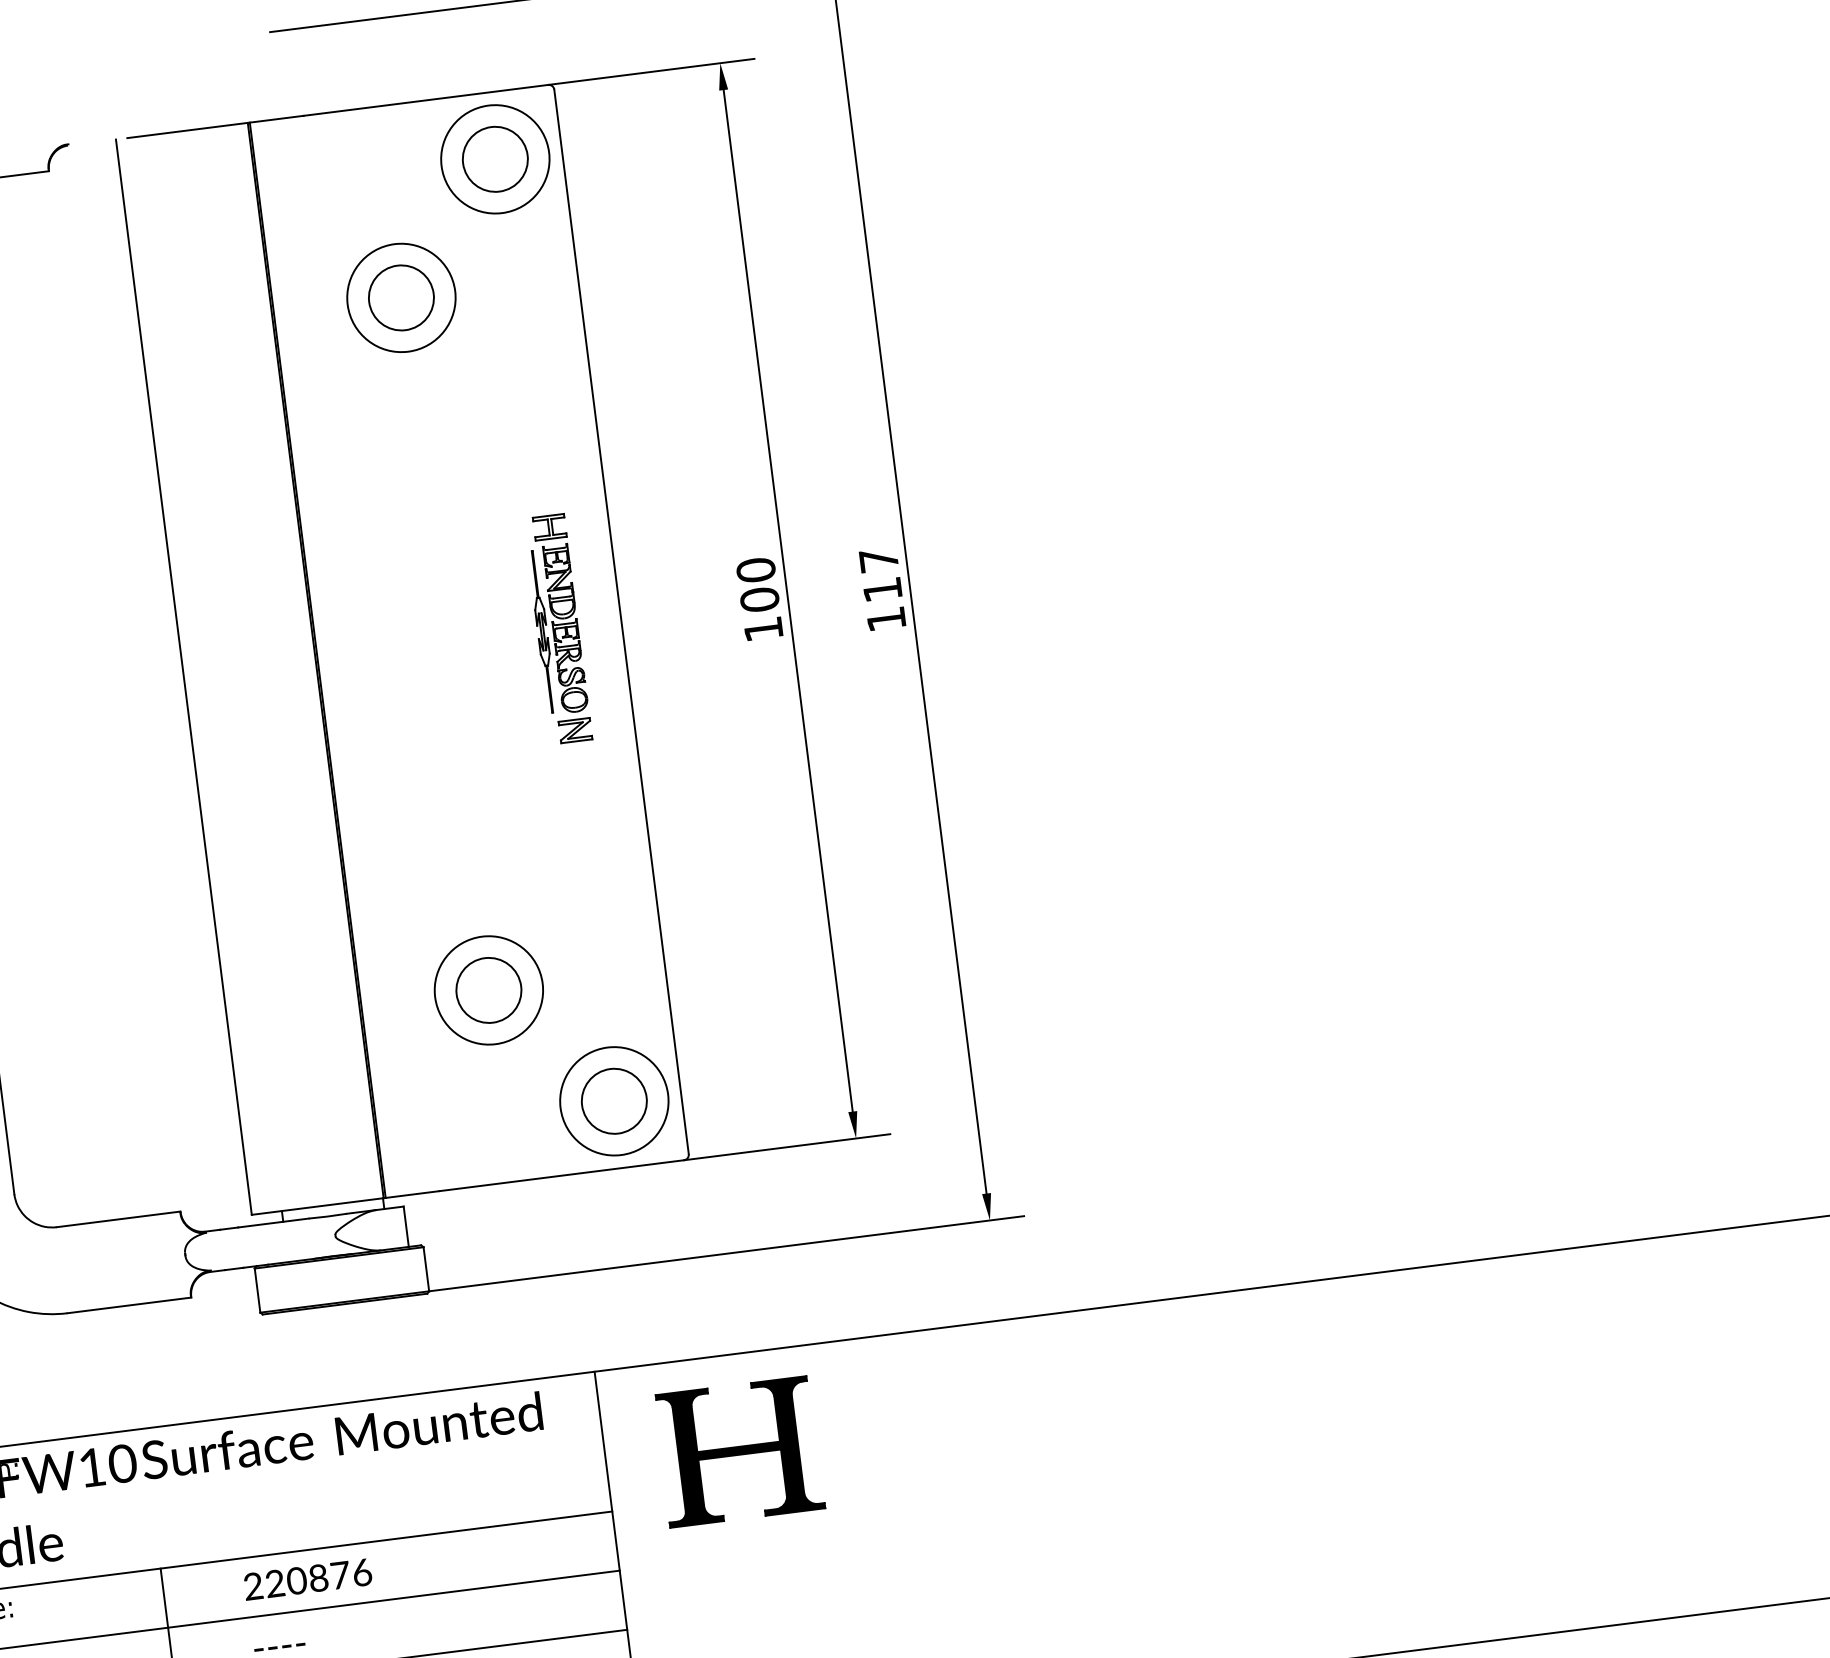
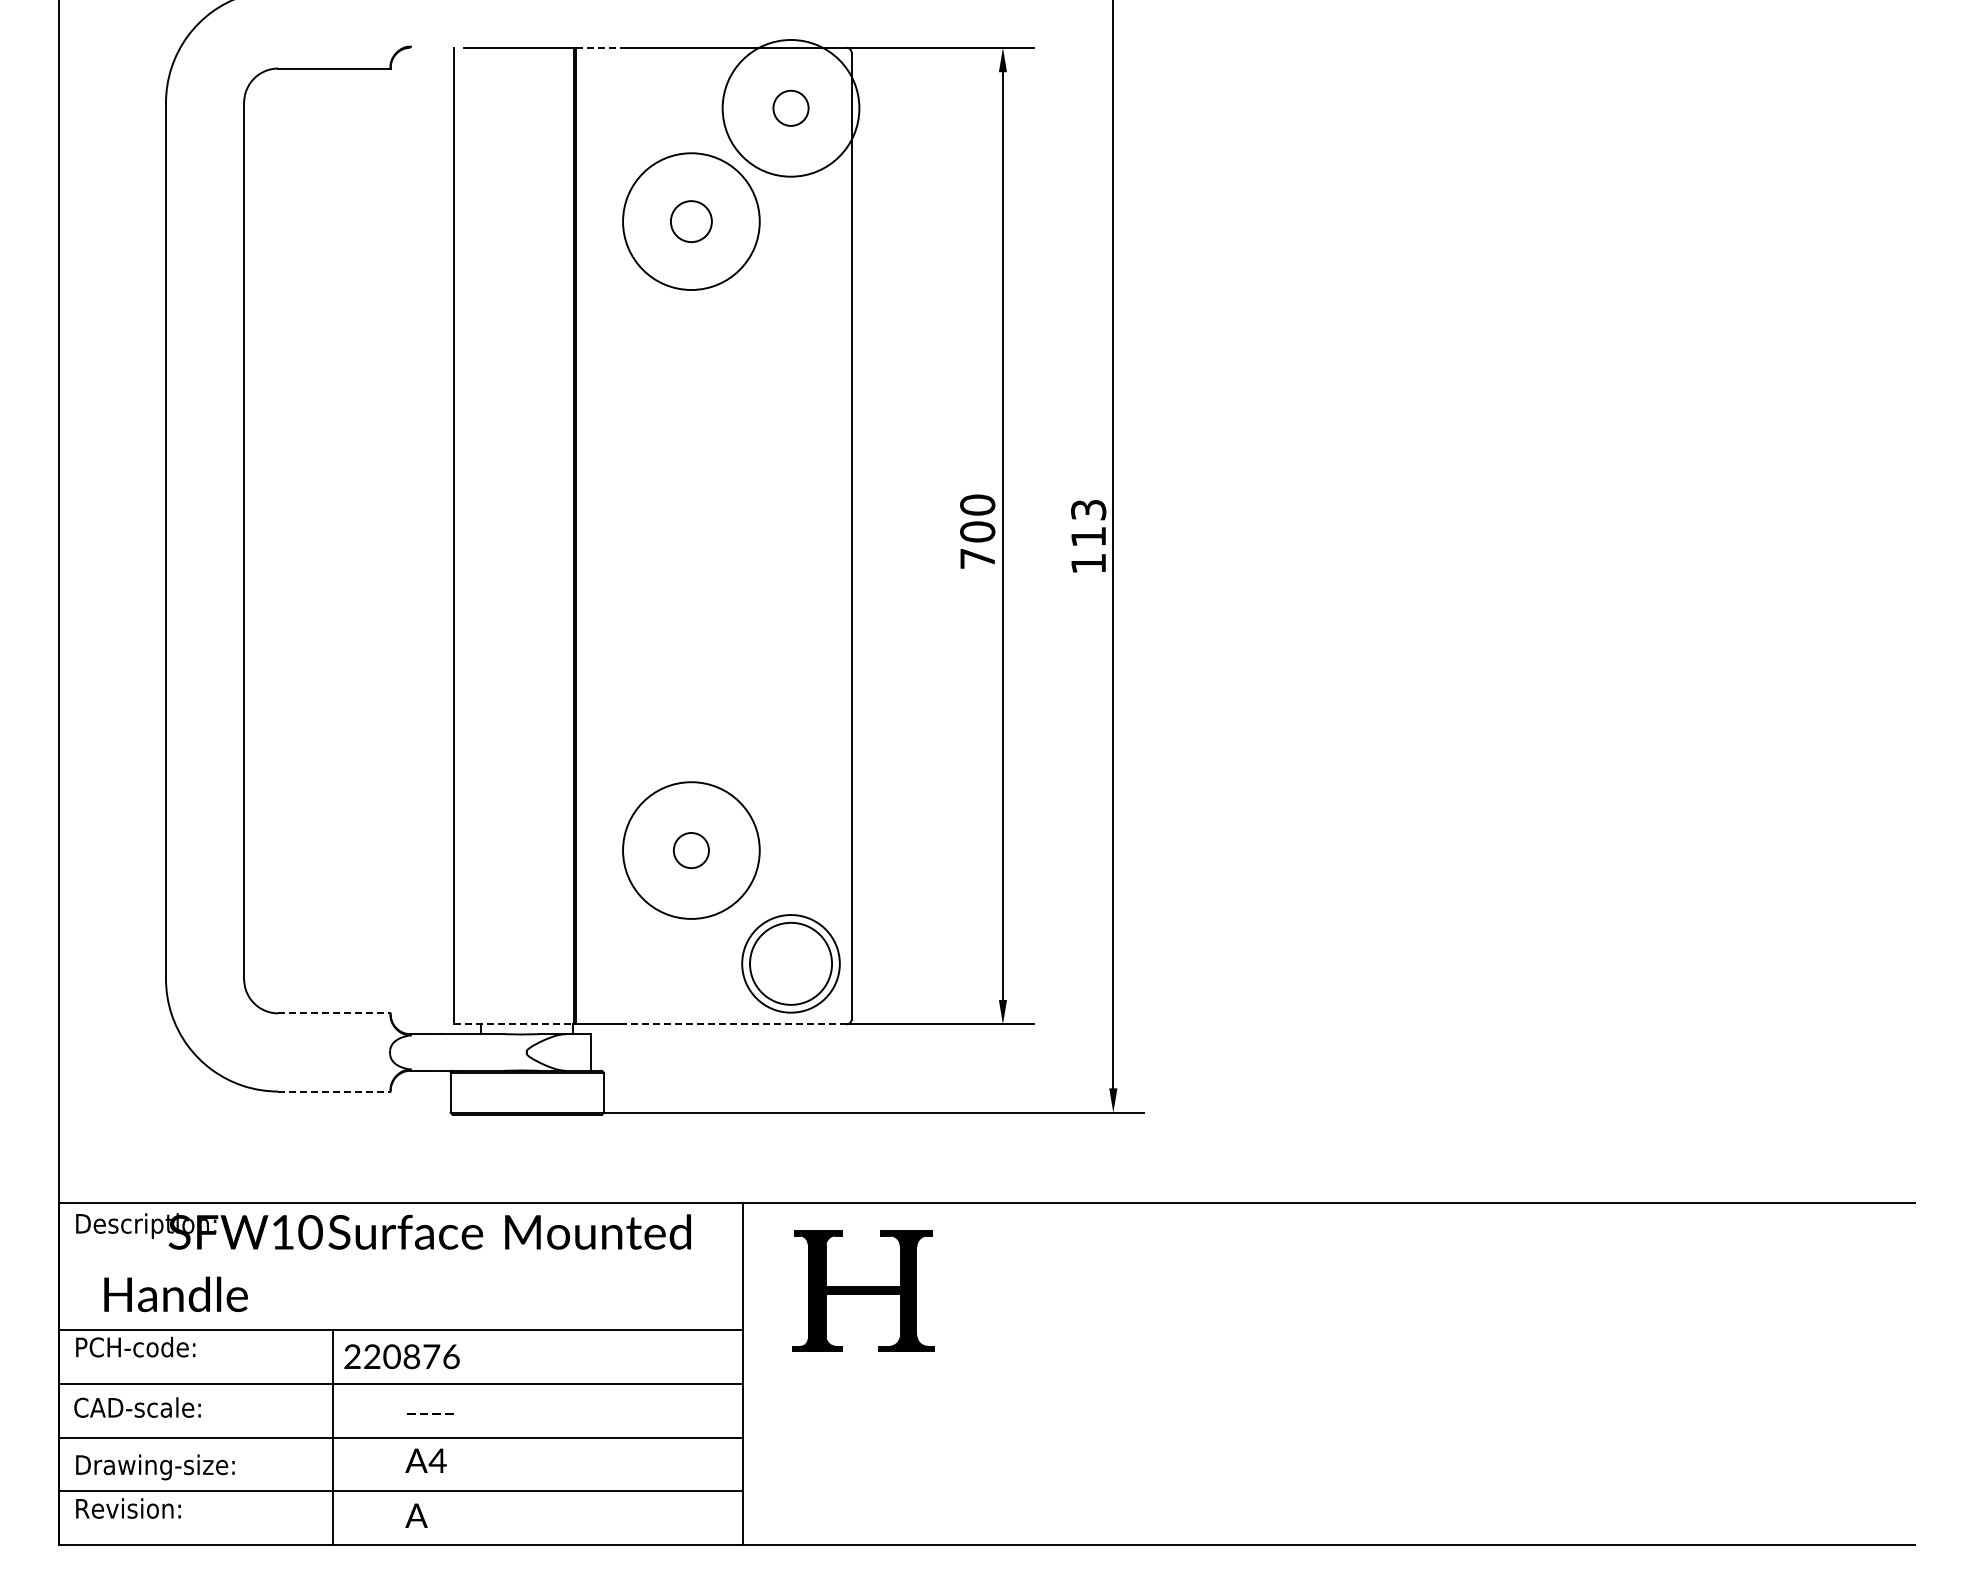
line: (277, 118) -> (600, 47), solid -> dashed
circle: (494, 159) -> (790, 108), size x0.6
circle: (494, 159) -> (790, 108), size x1.4
circle: (401, 297) -> (691, 221), size x0.7
circle: (401, 297) -> (691, 221), size x1.4
text: (878, 560) -> (1088, 510), 117 -> 113
part: (557, 629) -> (793, 535), removed
text: (763, 629) -> (977, 558), 100 -> 700
circle: (489, 990) -> (691, 850), size x0.6
circle: (489, 990) -> (691, 850), size x1.4
circle: (613, 1100) -> (790, 963), size x1.4
line: (561, 1175) -> (735, 1024), solid -> dashed
line: (317, 1206) -> (513, 1024), solid -> dashed
line: (118, 1219) -> (334, 1013), solid -> dashed
line: (129, 1305) -> (334, 1091), solid -> dashed
text: (307, 1579) -> (401, 1356), moved

